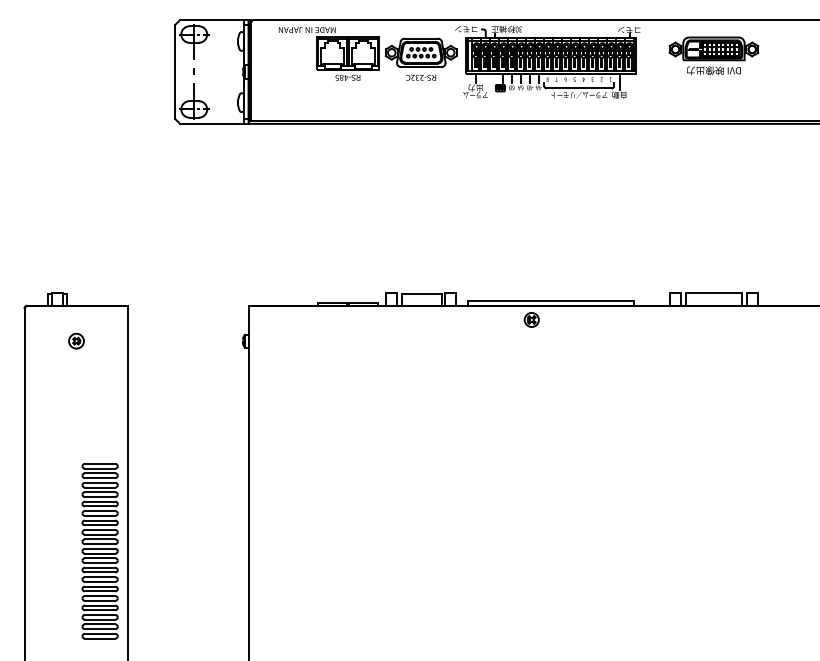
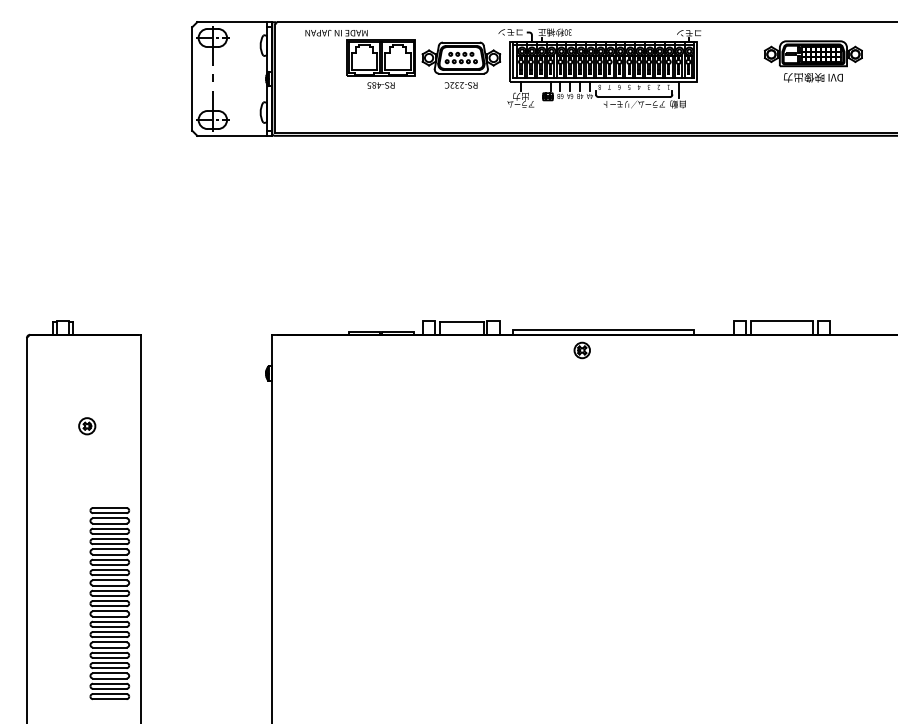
part: (713, 55) -> (812, 60), moved
part: (76, 340) -> (87, 425), moved

